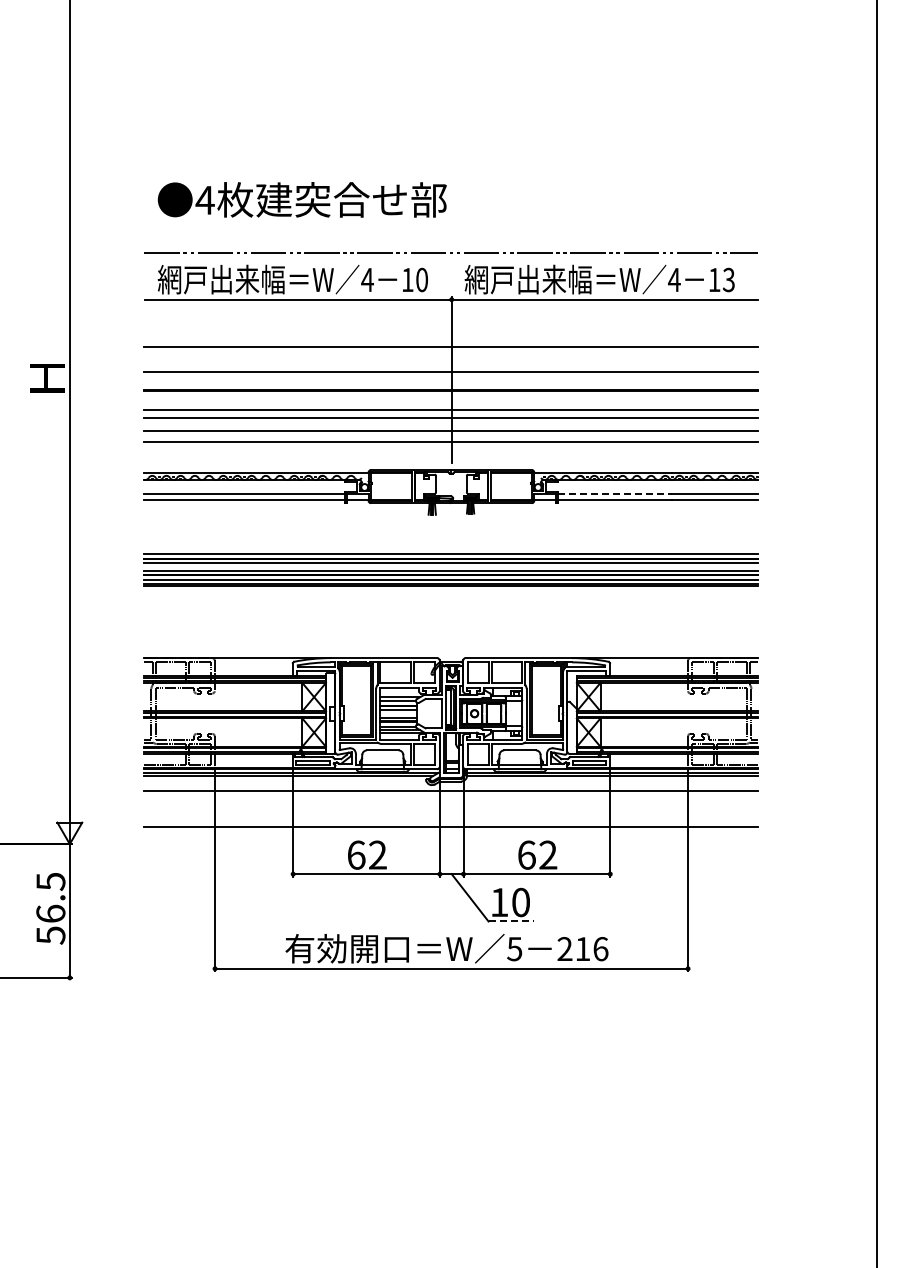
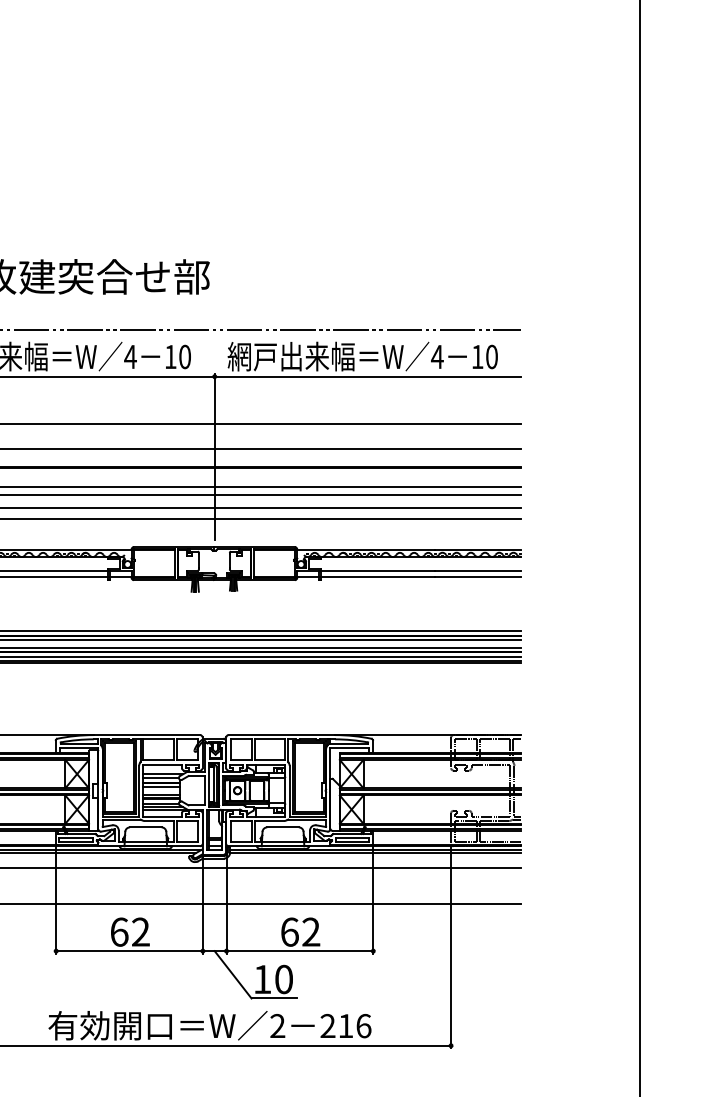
text: (728, 280) -> (491, 357), 13 -> 10
line: (614, 493) -> (377, 570), dashed -> solid
line: (511, 921) -> (274, 998), dashed -> solid
text: (514, 949) -> (277, 1026), 5 -> 2

